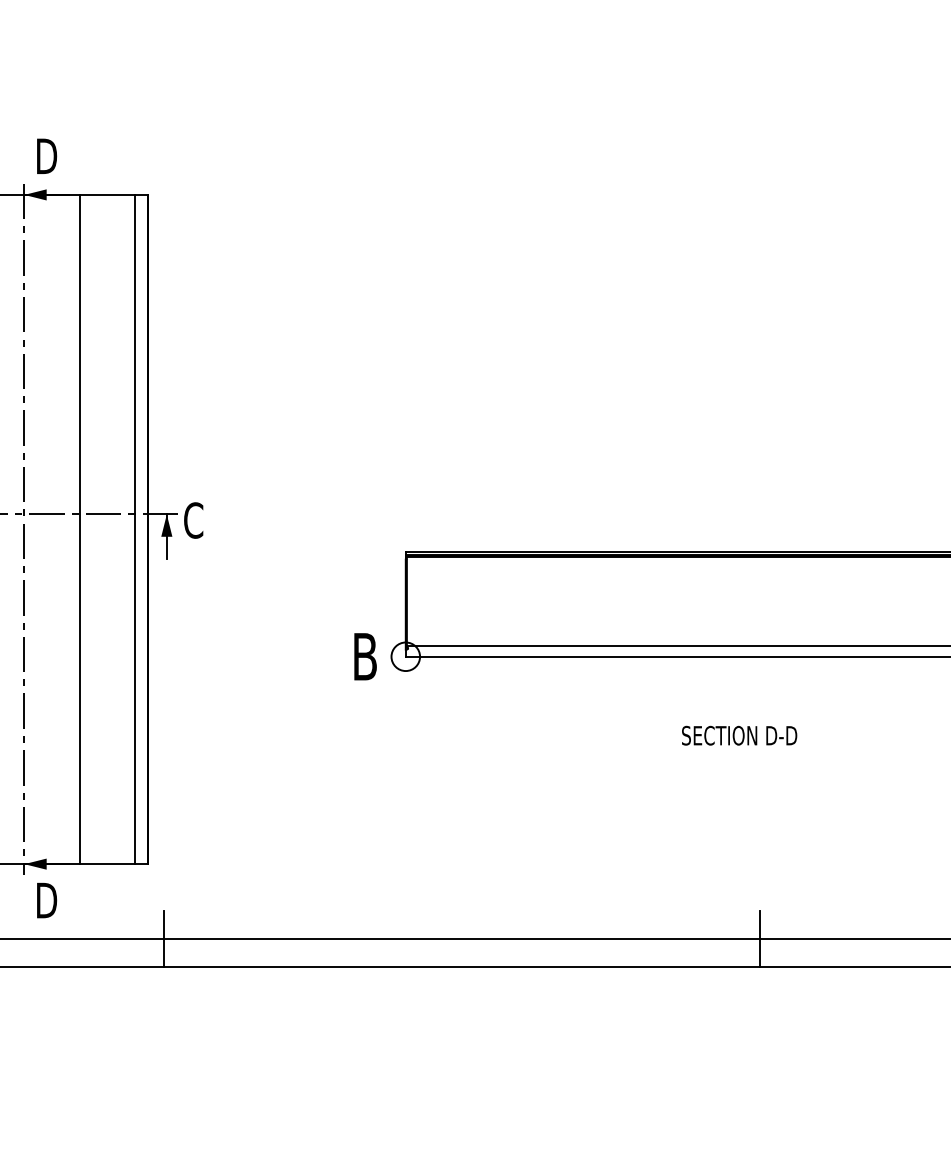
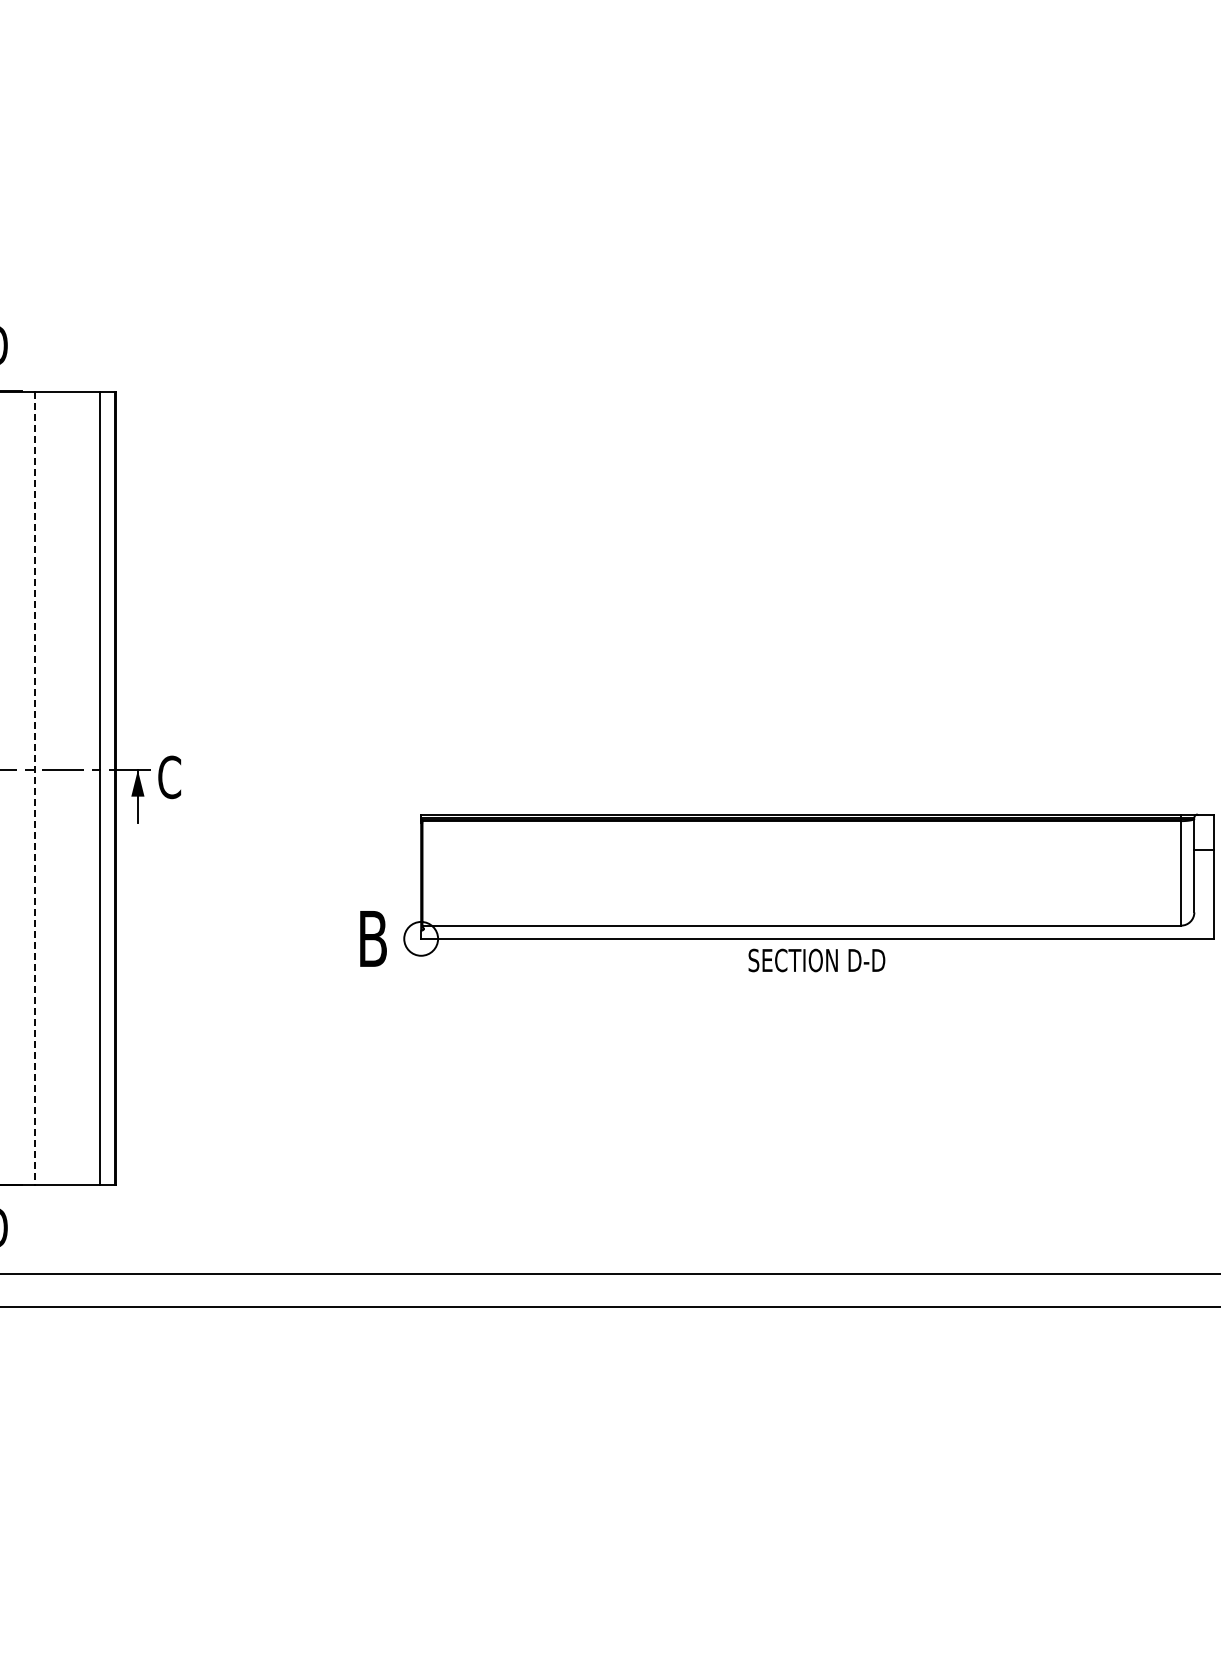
line: (80, 529) -> (35, 788), solid -> dashed
text: (739, 735) -> (816, 960), moved
line: (163, 939) -> (134, 1273), removed
line: (760, 939) -> (841, 1273), removed

